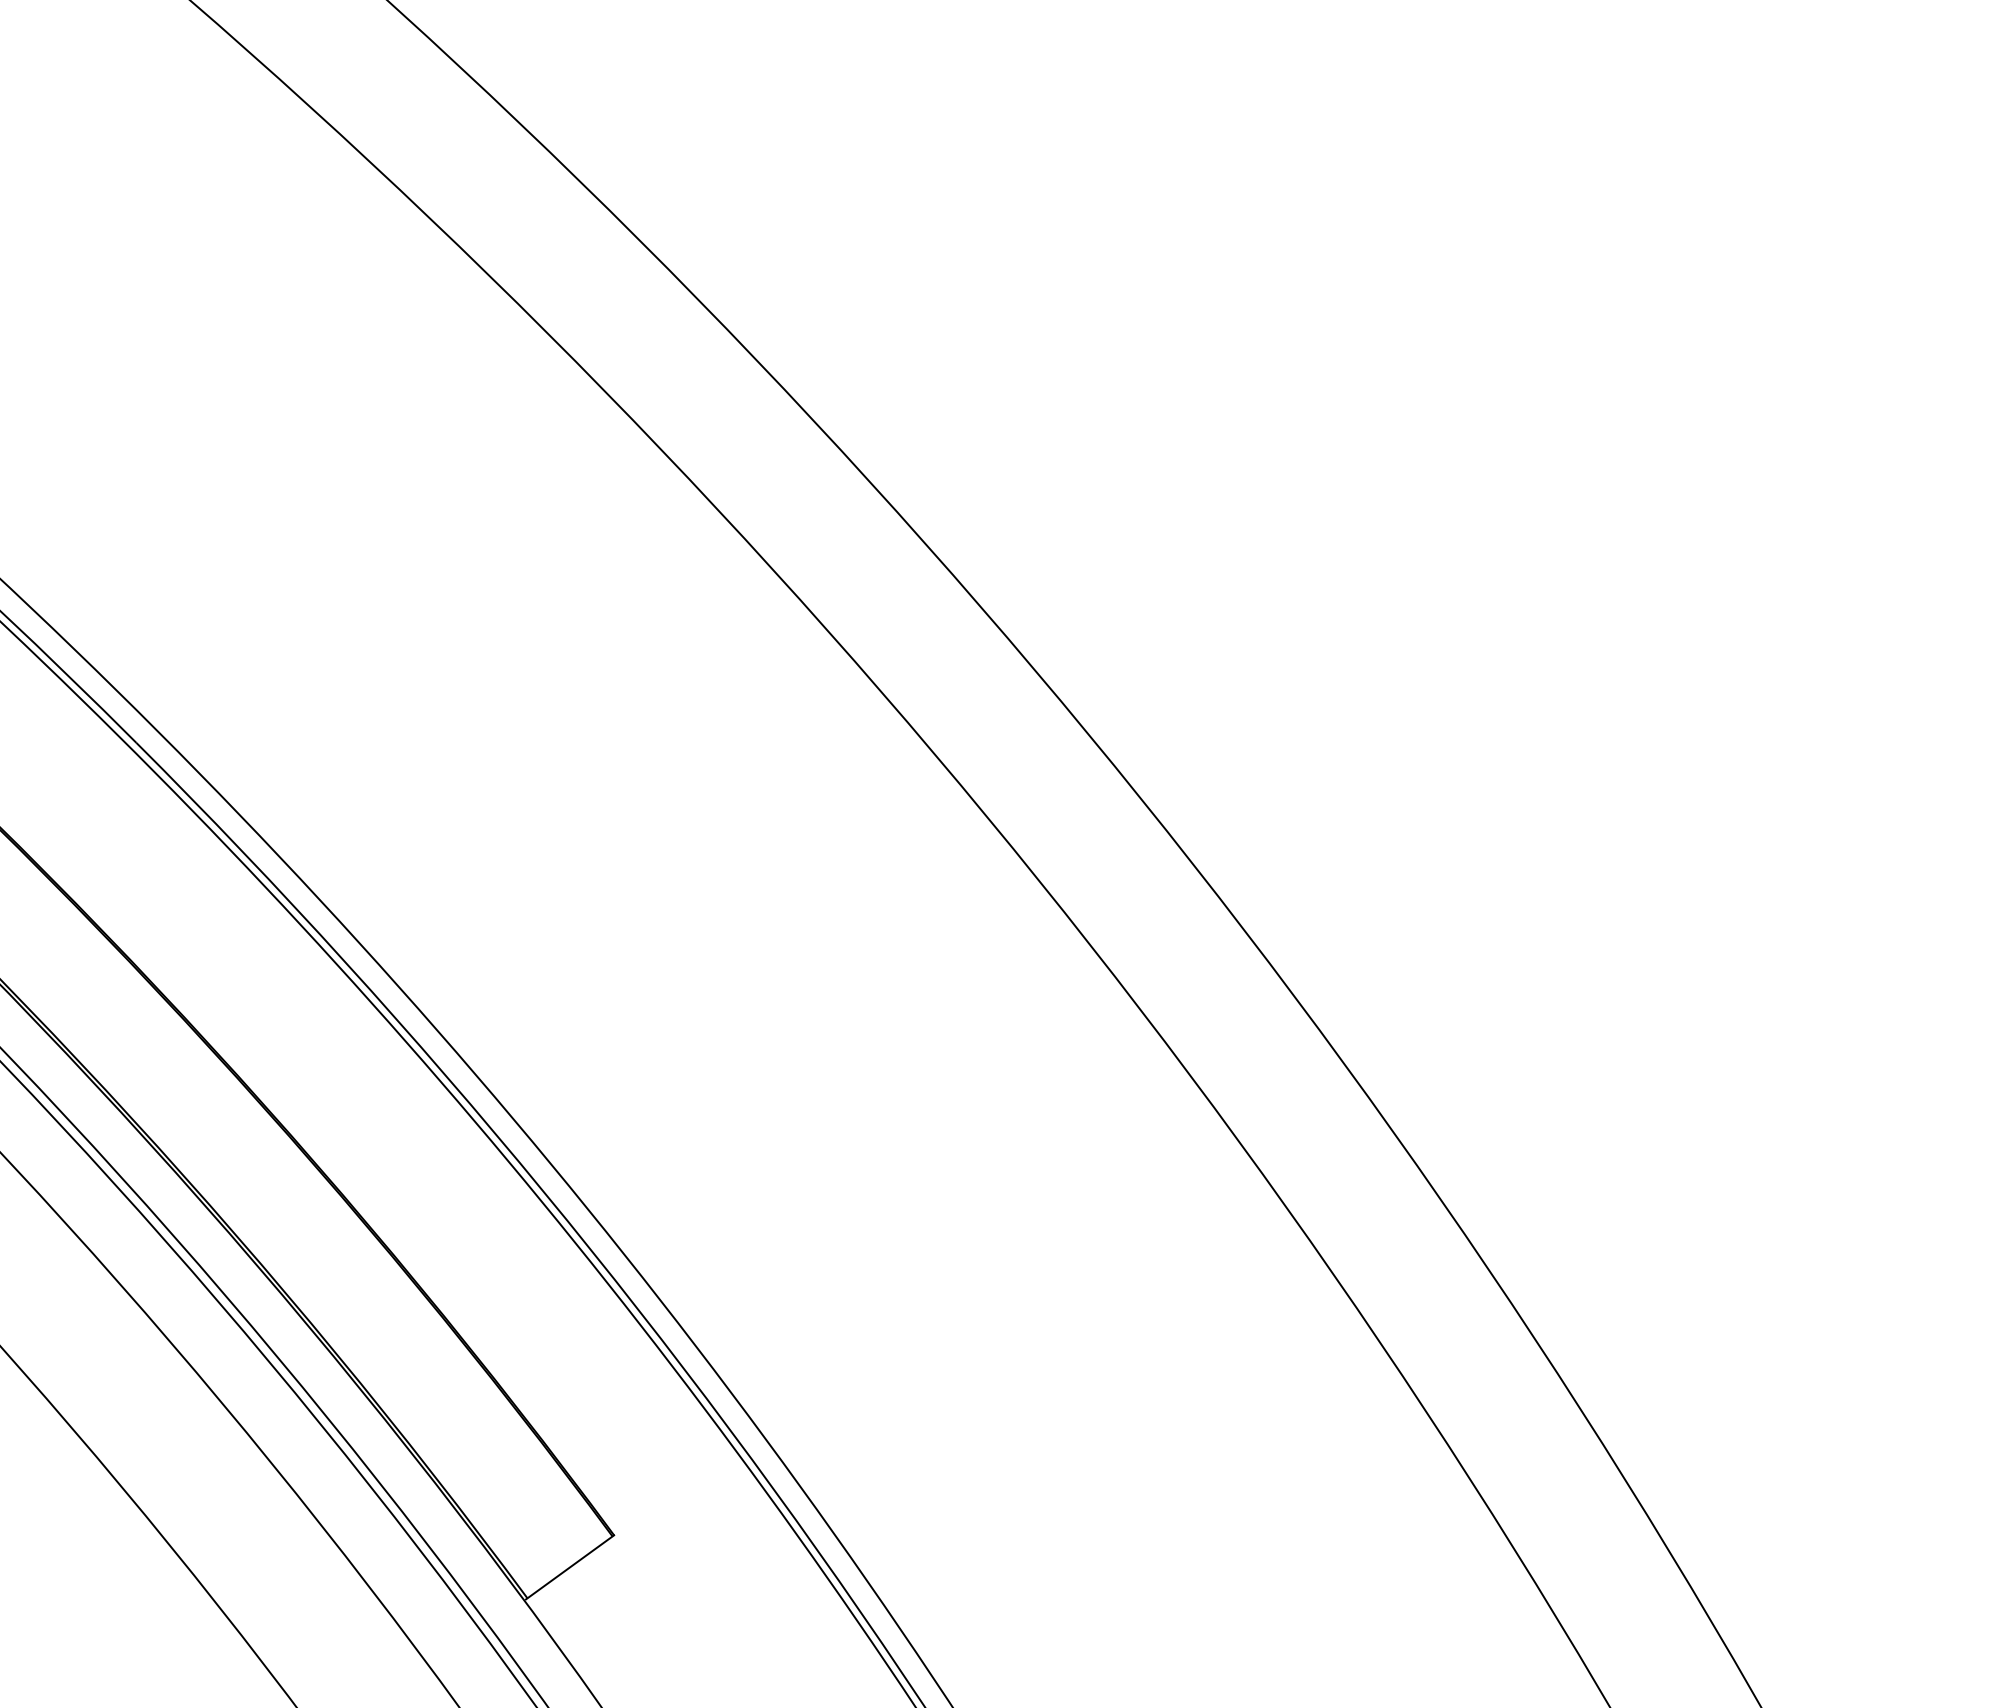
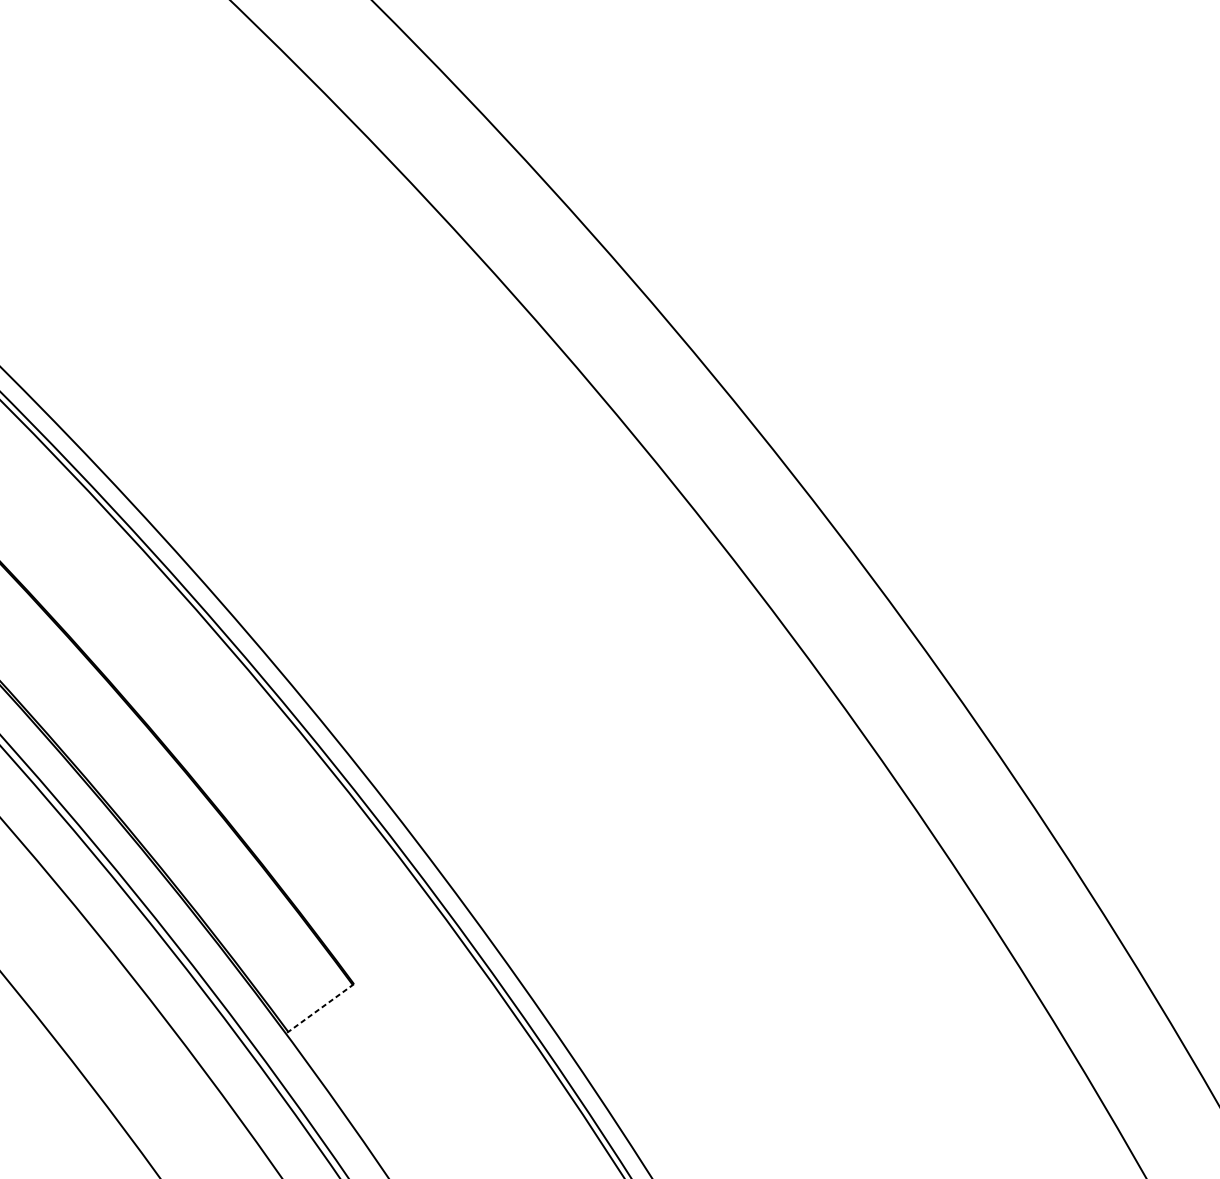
line: (569, 1567) -> (320, 1008), solid -> dashed

